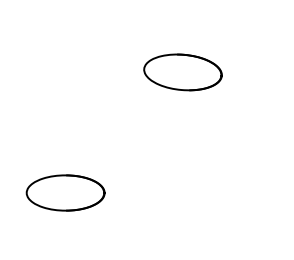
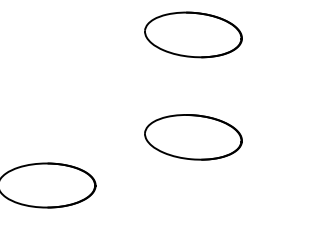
part: (182, 154) -> (192, 137), added

